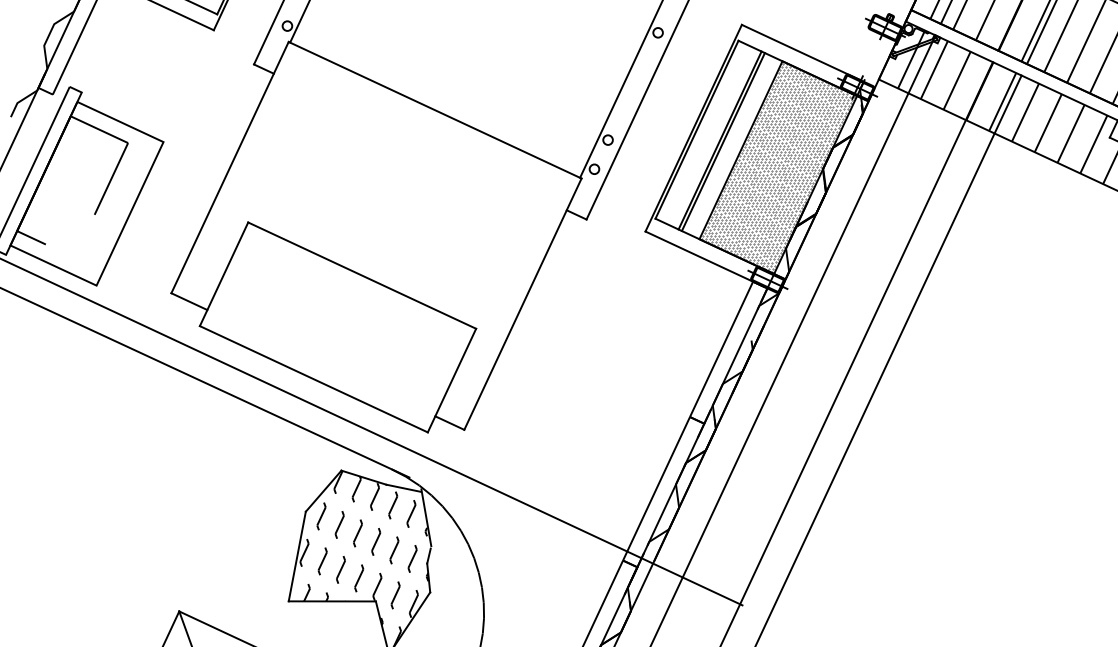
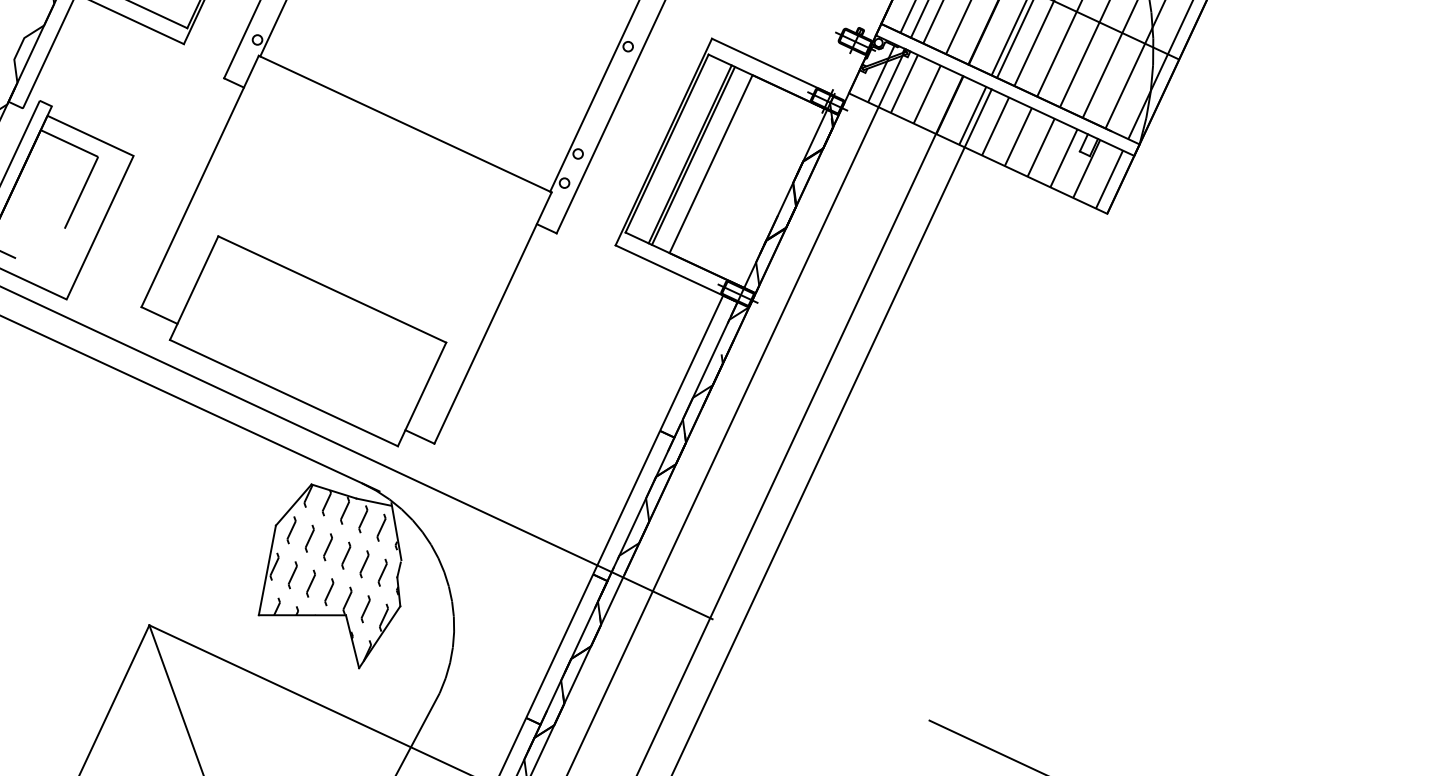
hatch: (777, 167) -> (747, 181), removed

